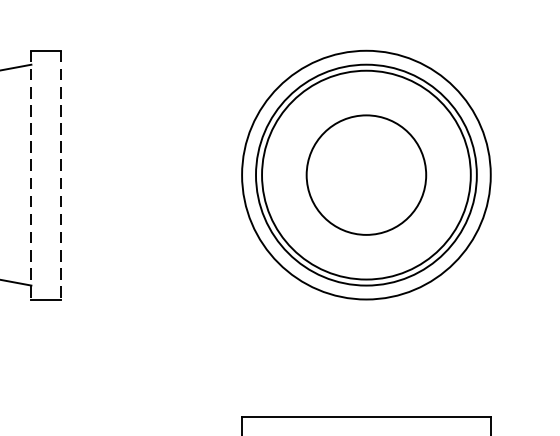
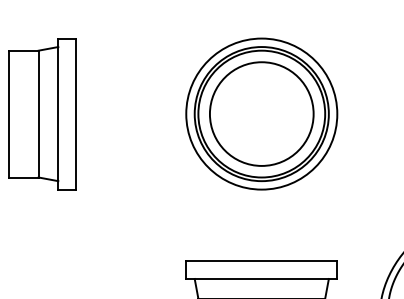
circle: (365, 174) -> (261, 113), size x1.43
line: (31, 175) -> (58, 114), dashed -> solid
line: (61, 175) -> (76, 114), dashed -> solid

